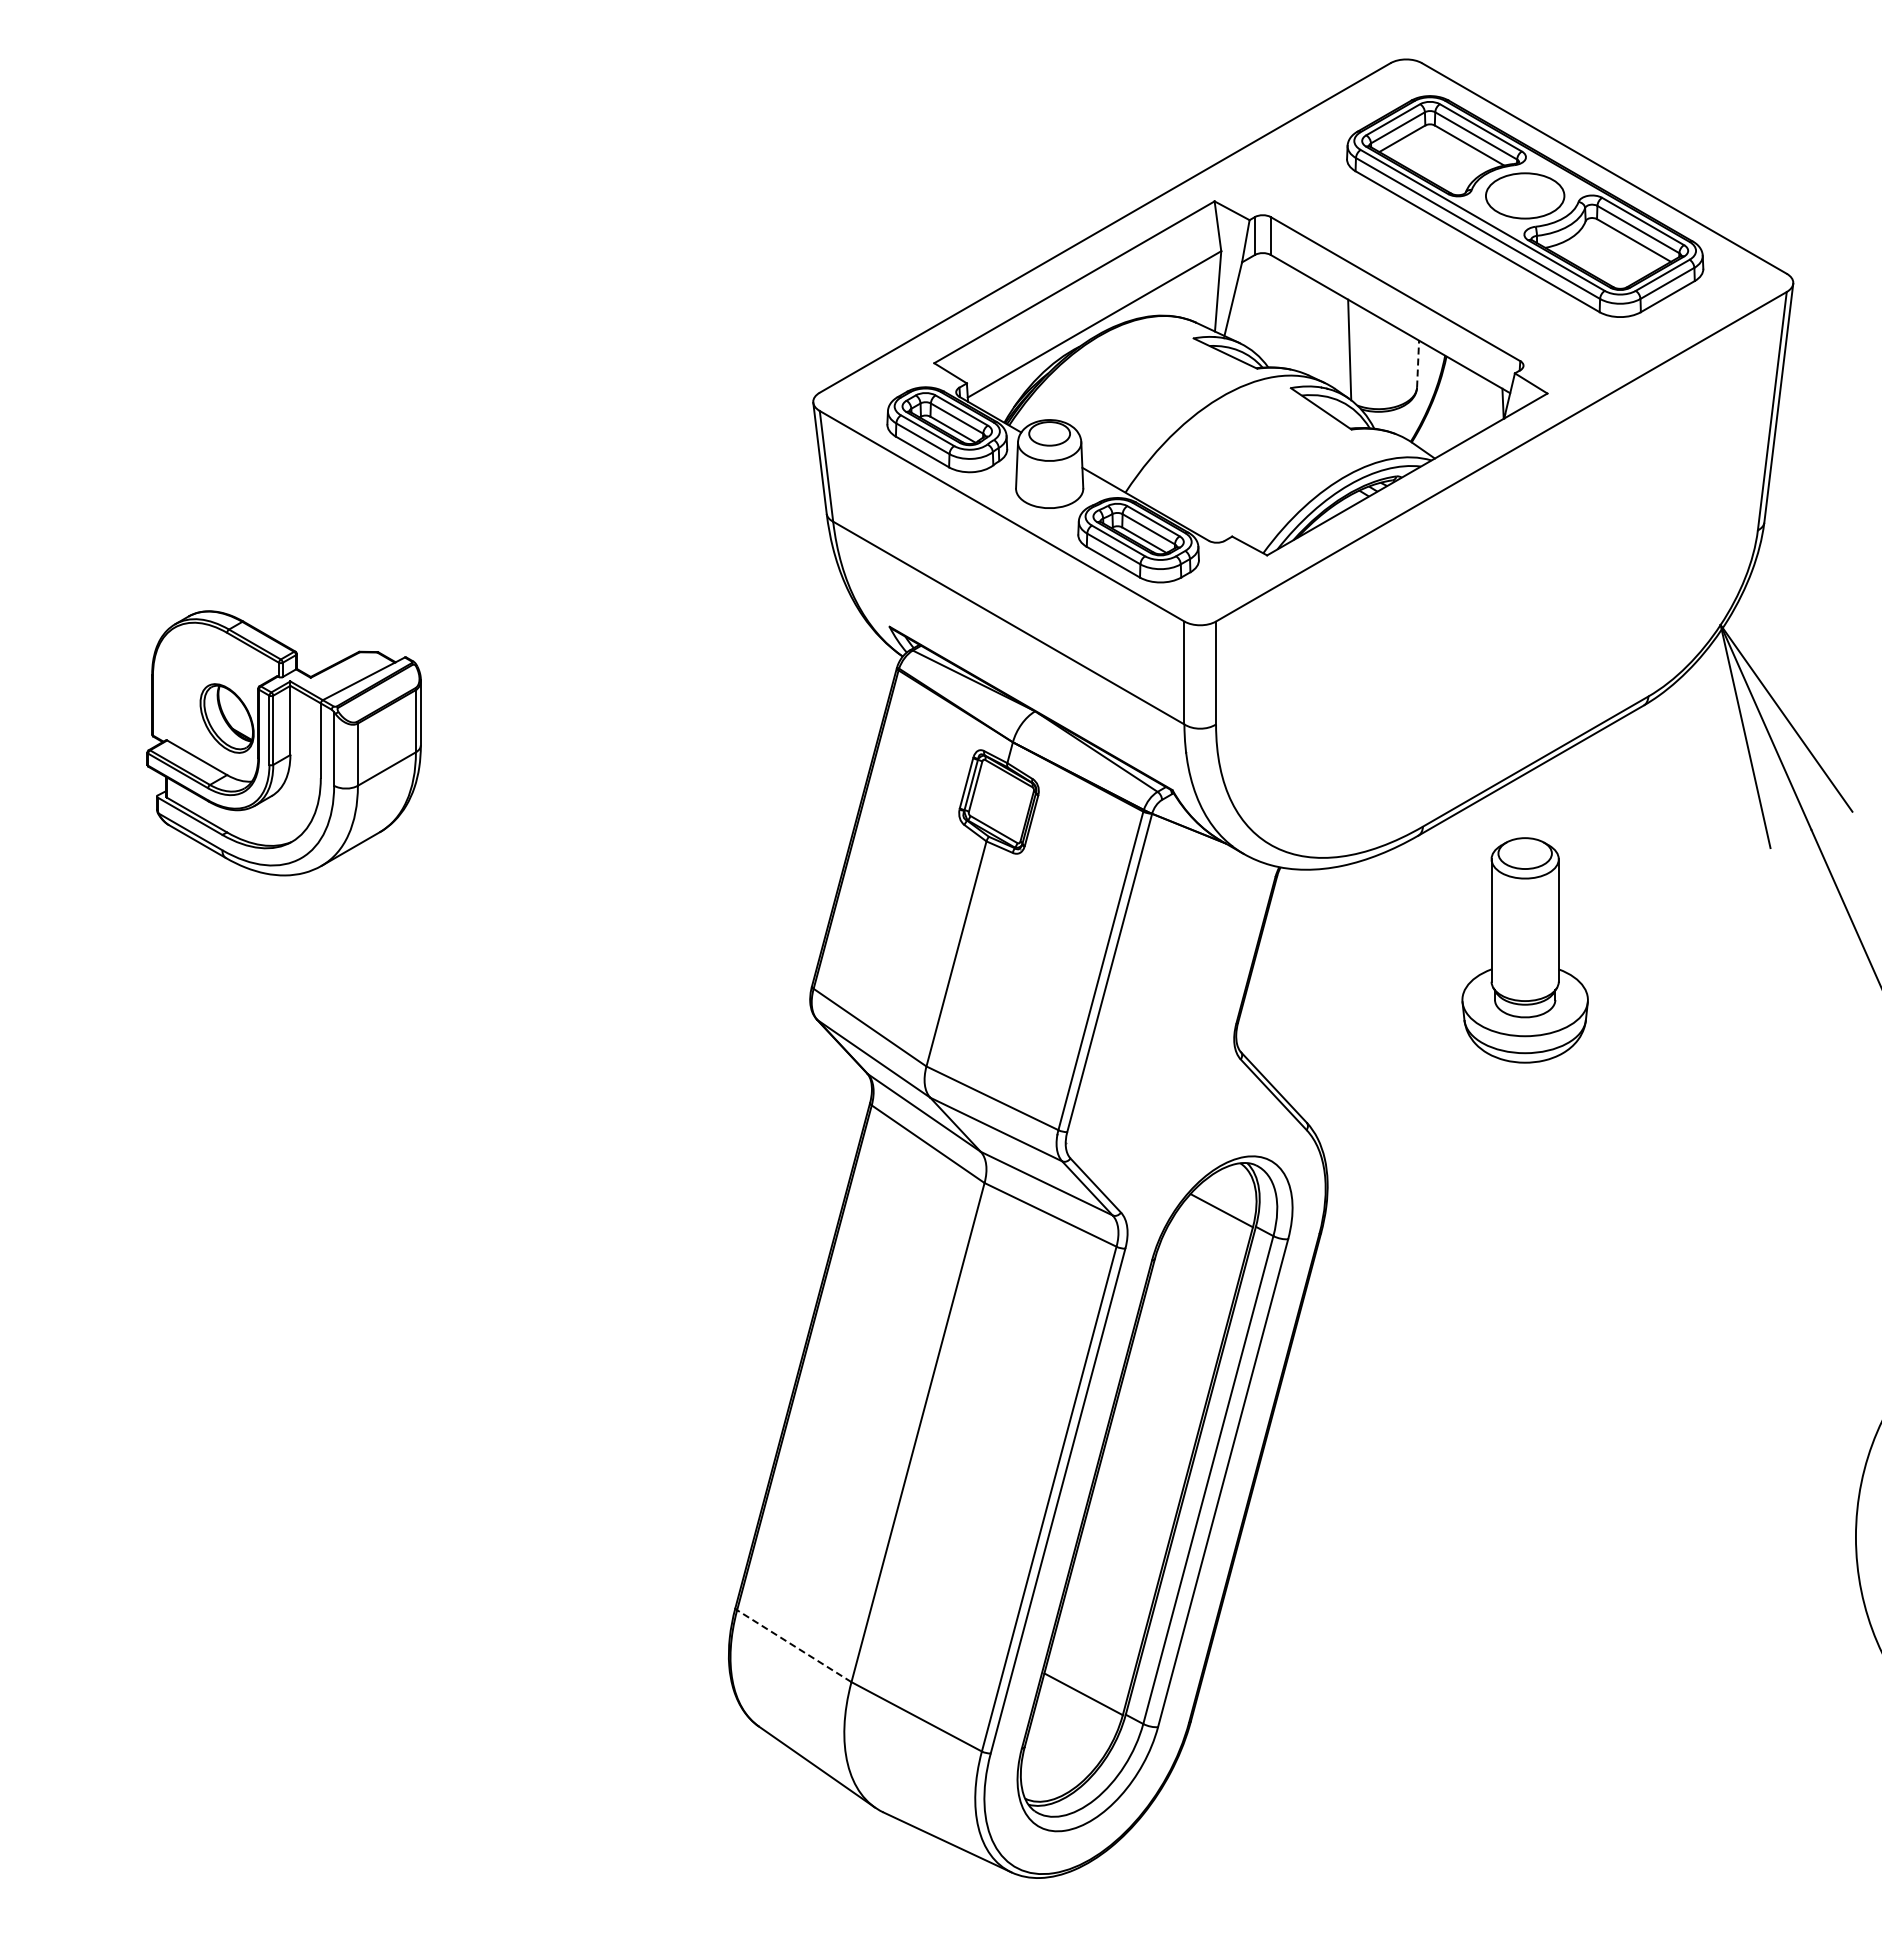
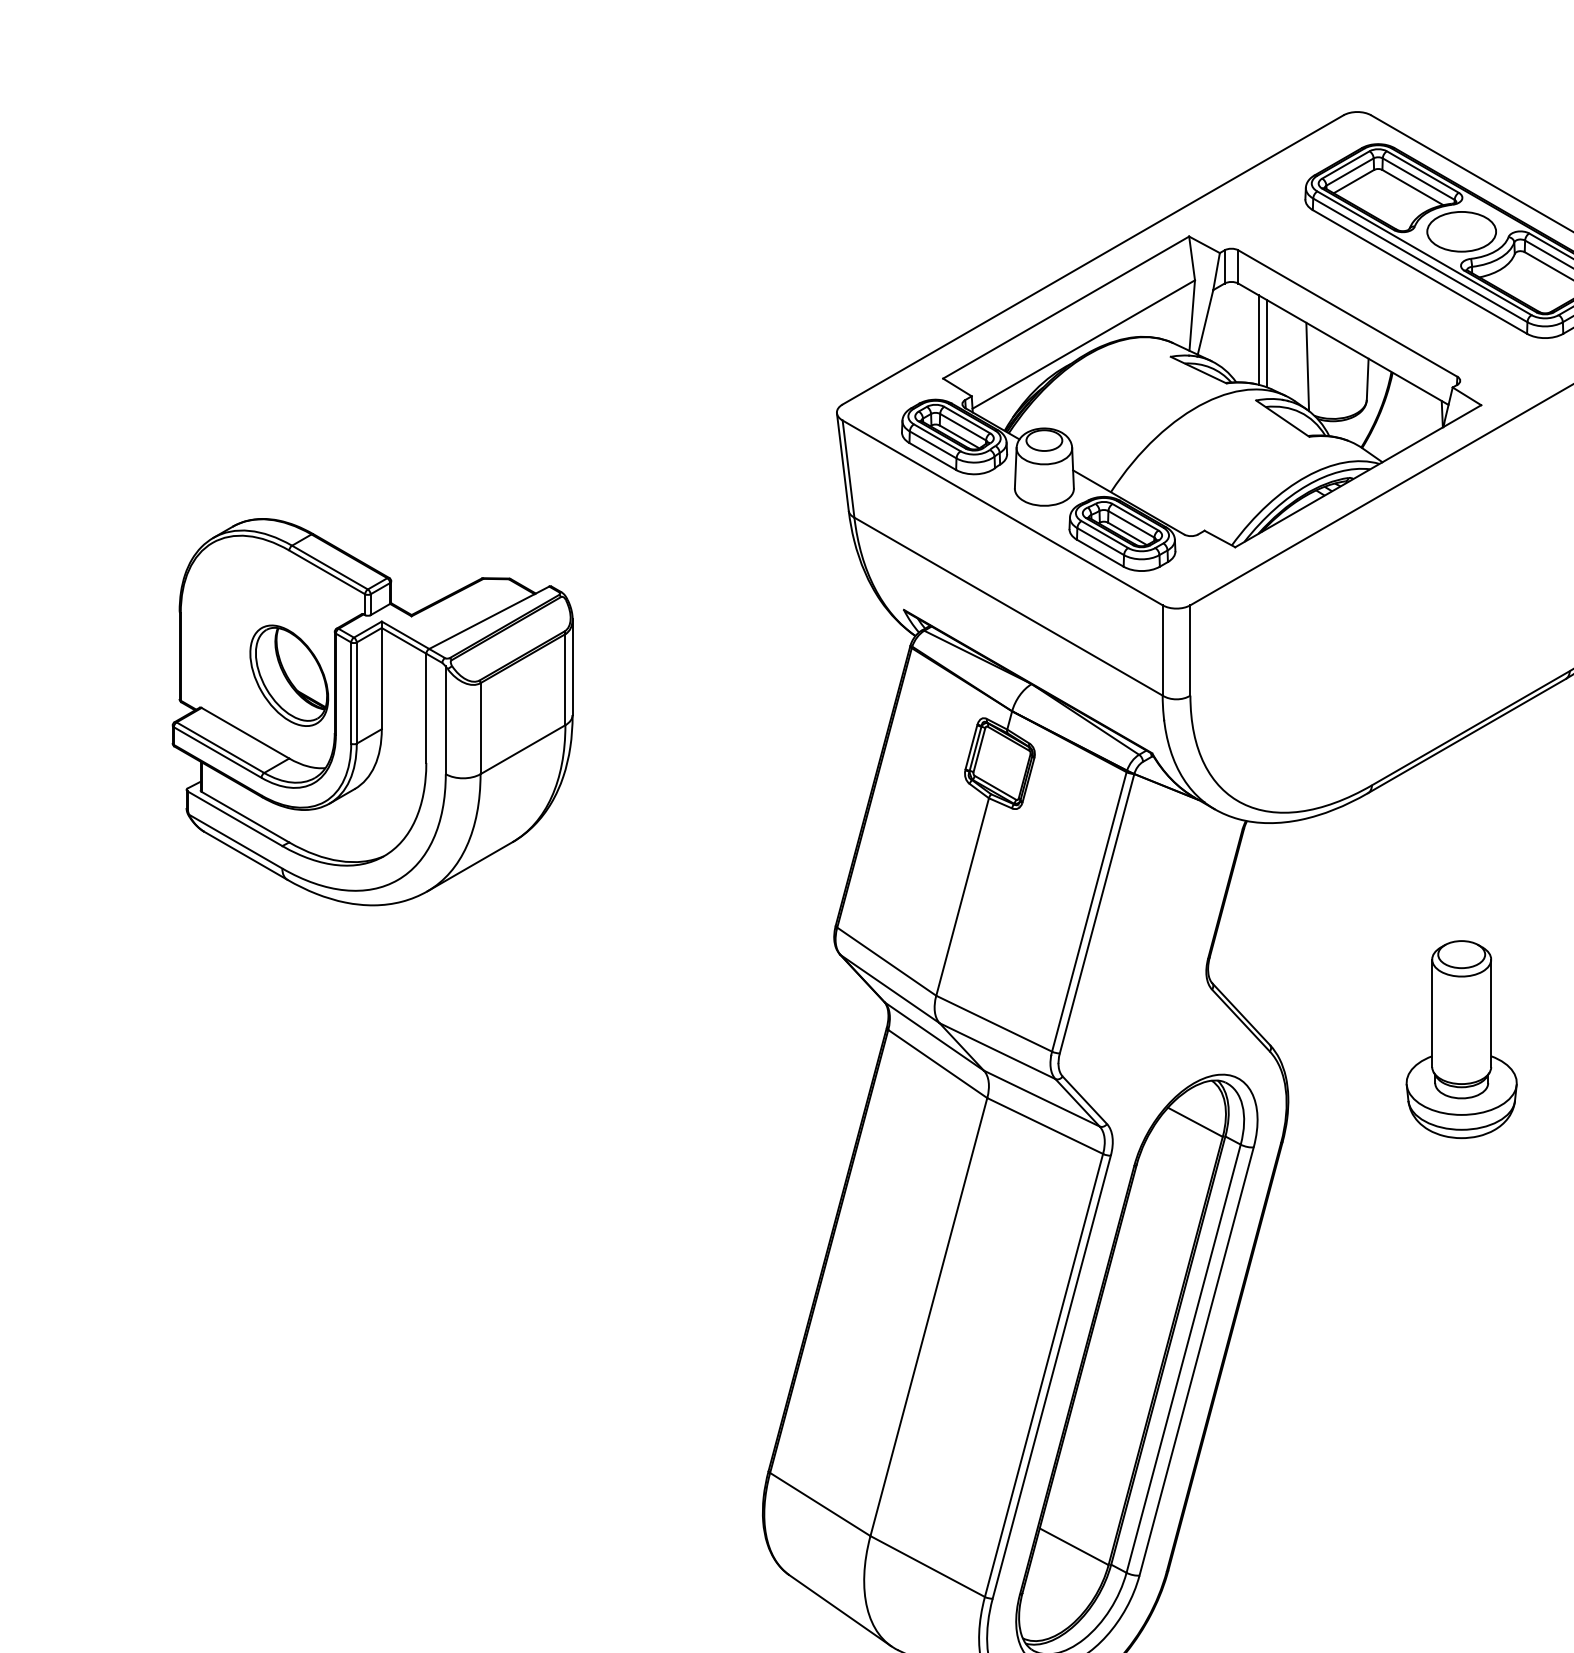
line: (1293, 319) -> (1258, 340), added
line: (1303, 323) -> (1267, 343), added
line: (1418, 363) -> (1368, 378), dashed -> solid
part: (283, 743) -> (372, 712), size x1.67
part: (1524, 950) -> (1461, 1039), moved
line: (794, 1646) -> (820, 1504), dashed -> solid

